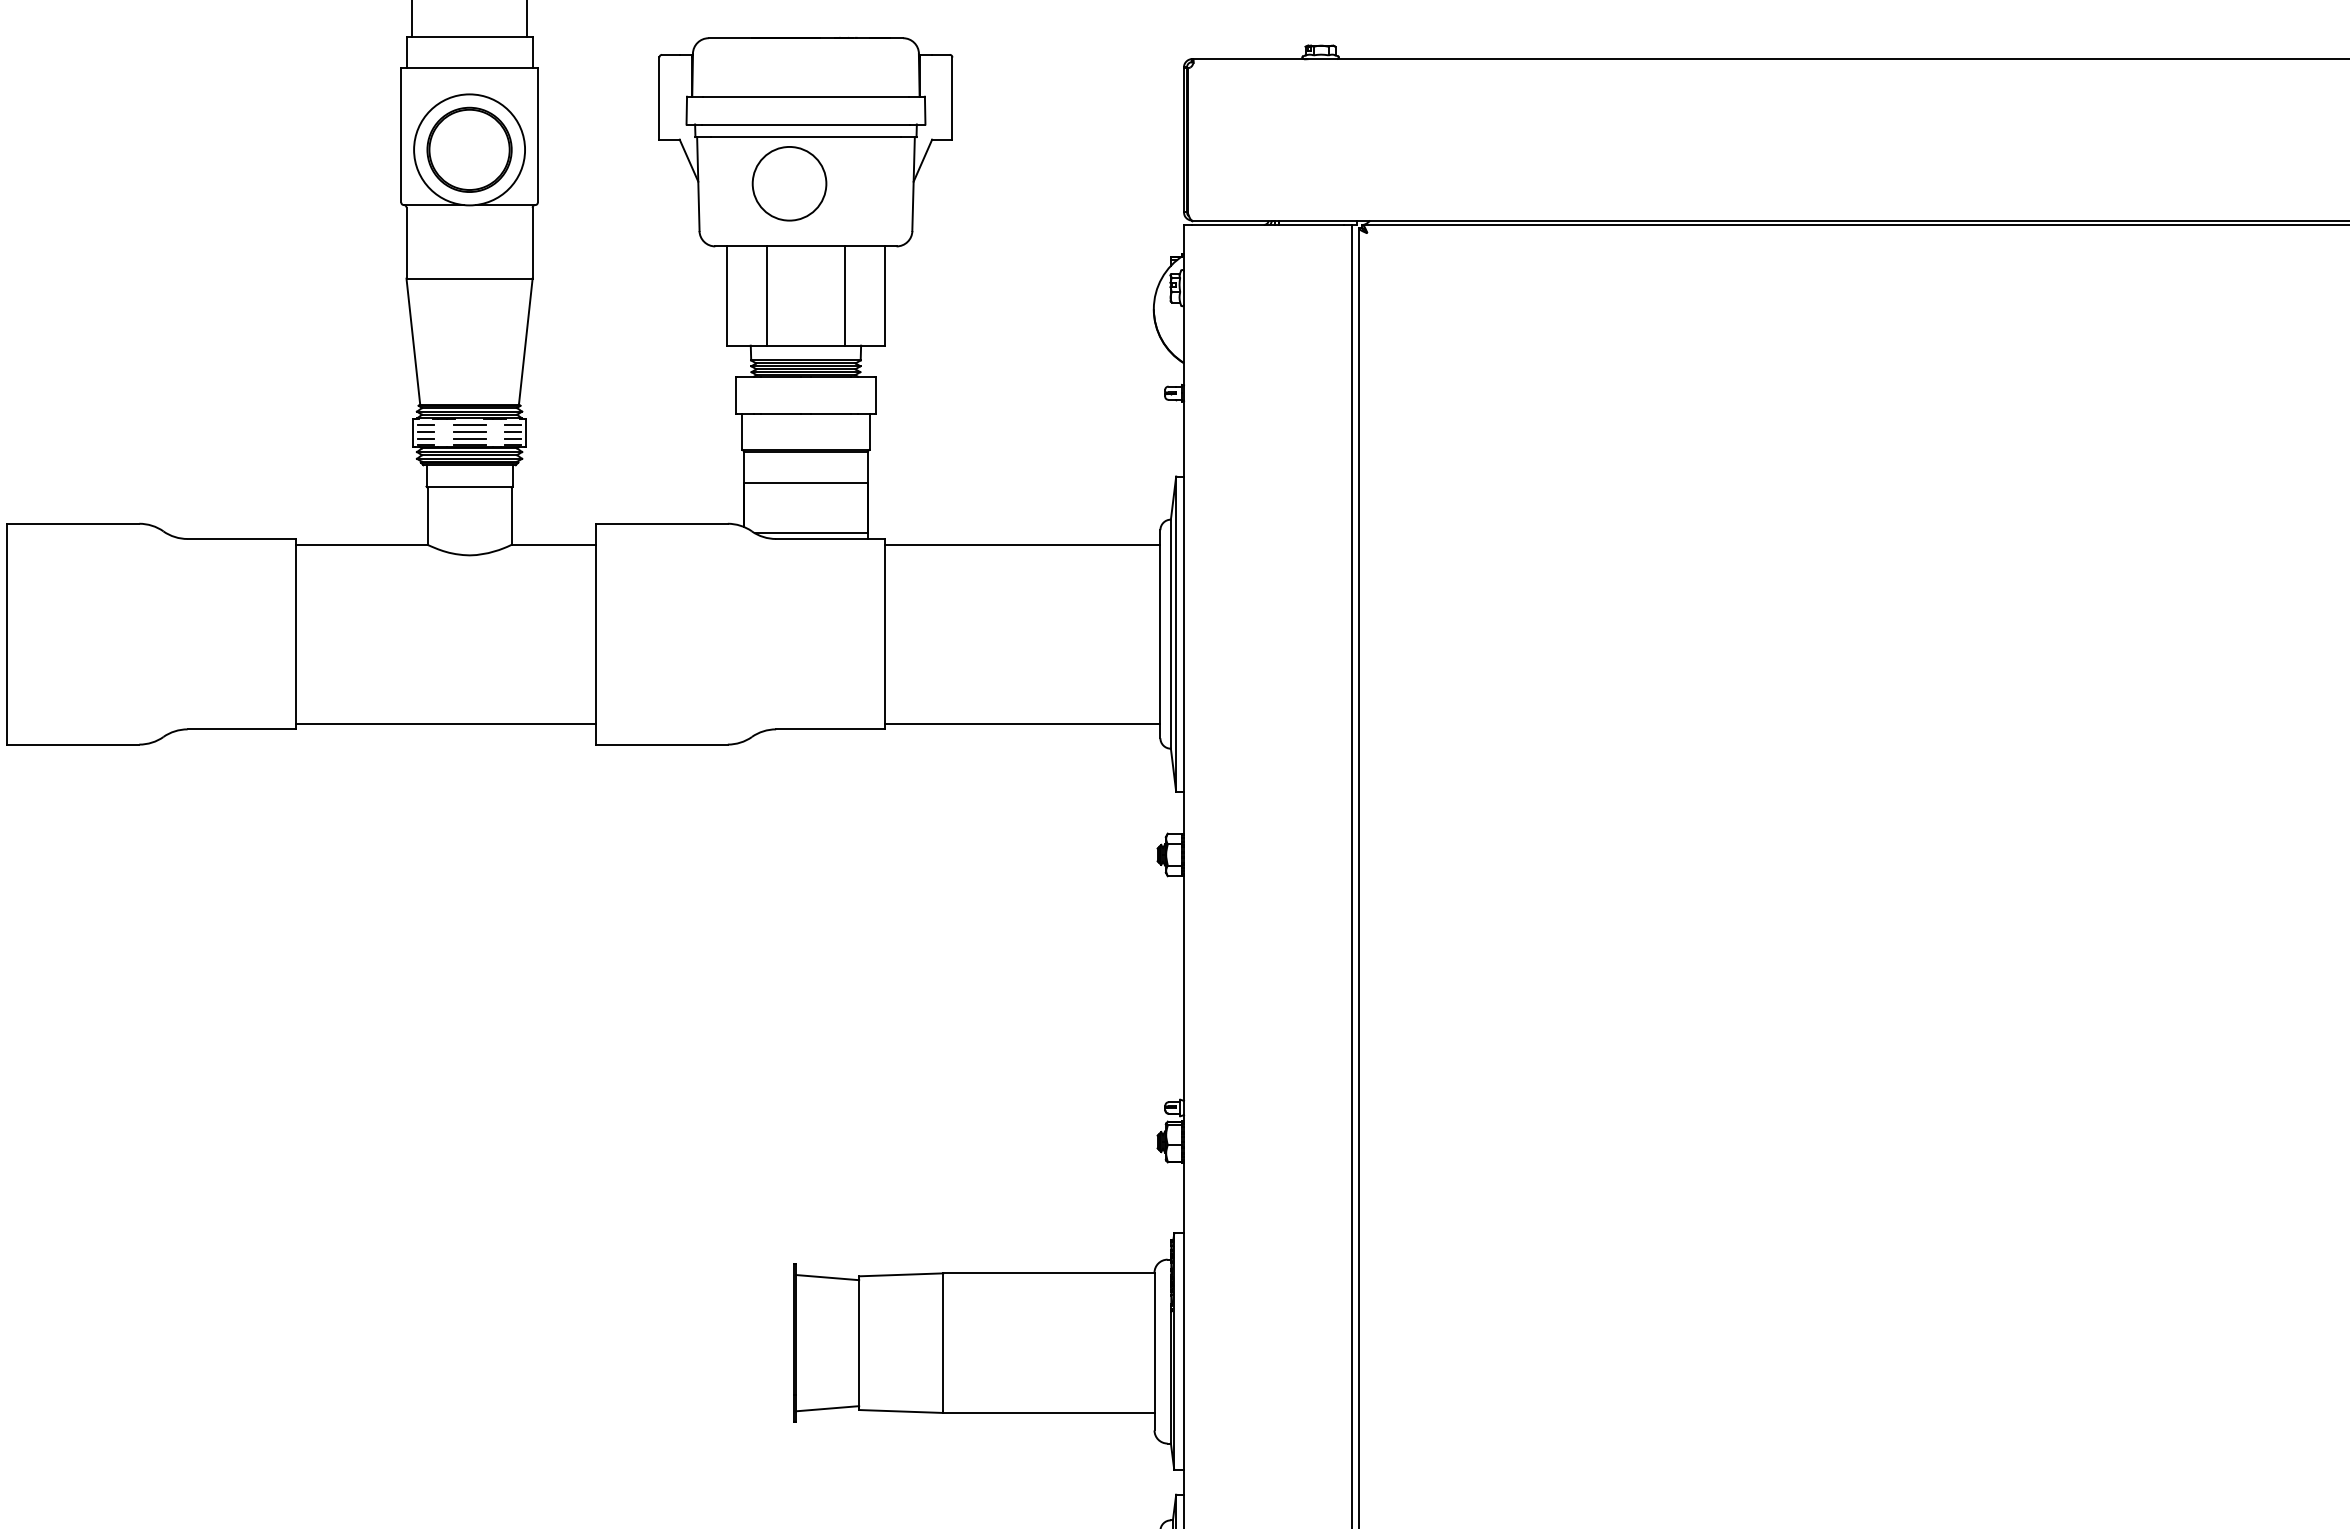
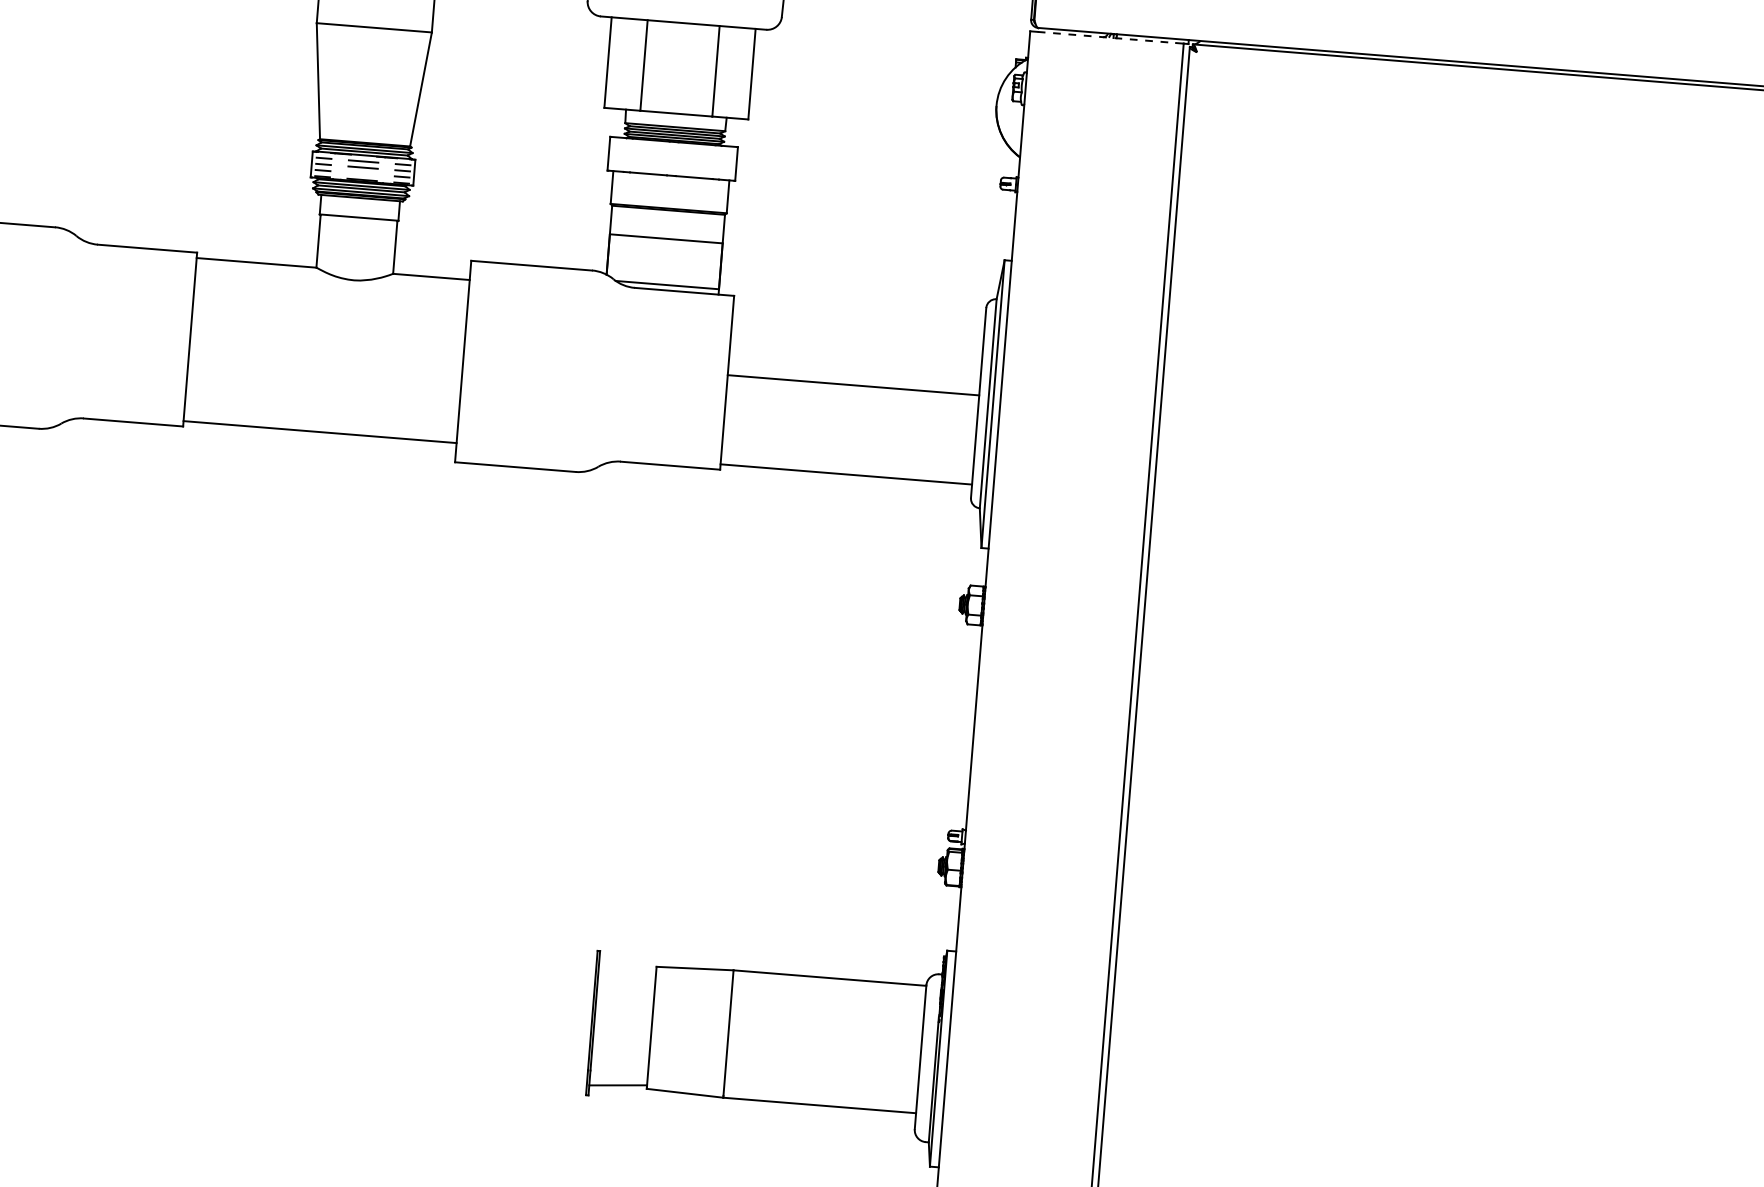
line: (1268, 225) -> (1107, 37), solid -> dashed
line: (469, 438) -> (362, 173), removed
line: (1022, 544) -> (853, 384), moved
line: (827, 1277) -> (627, 965), removed

